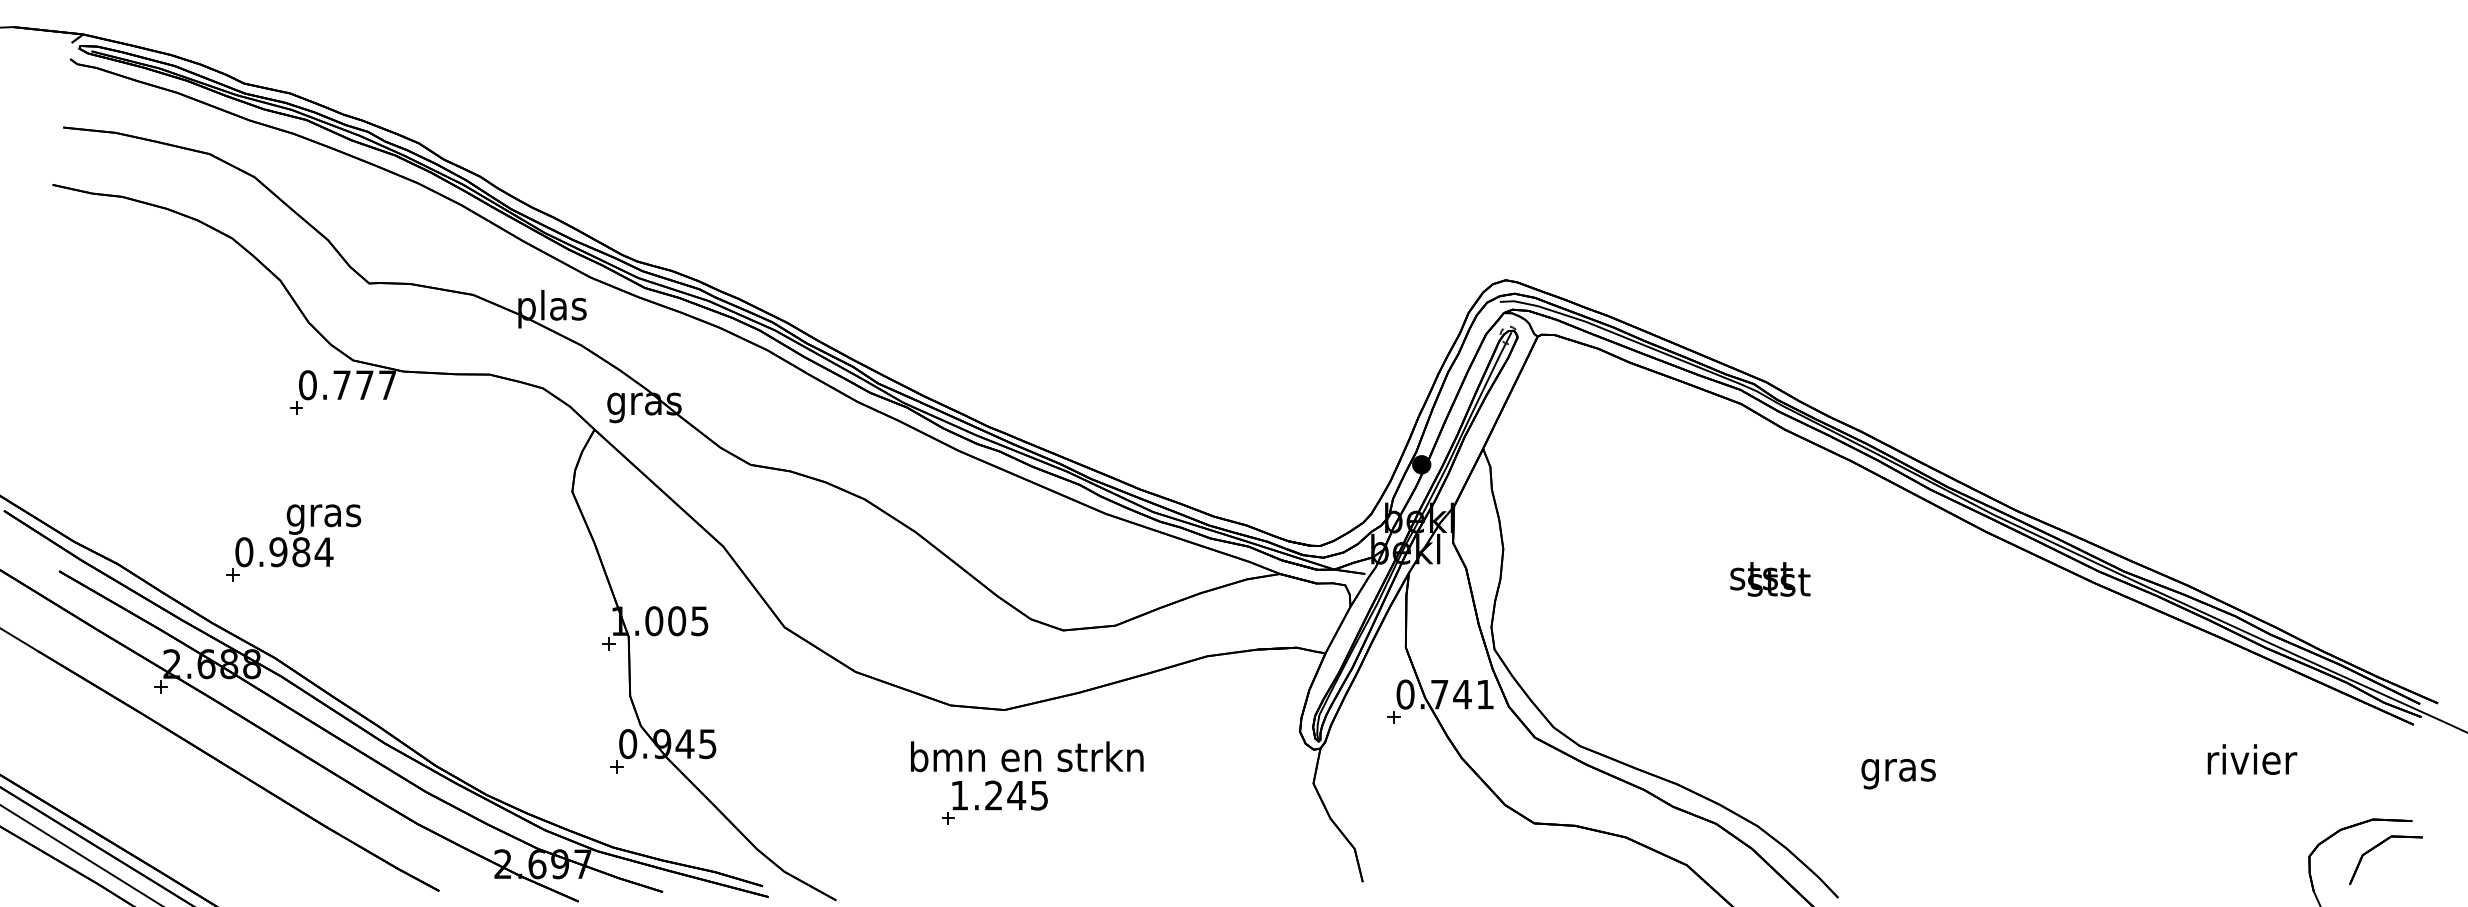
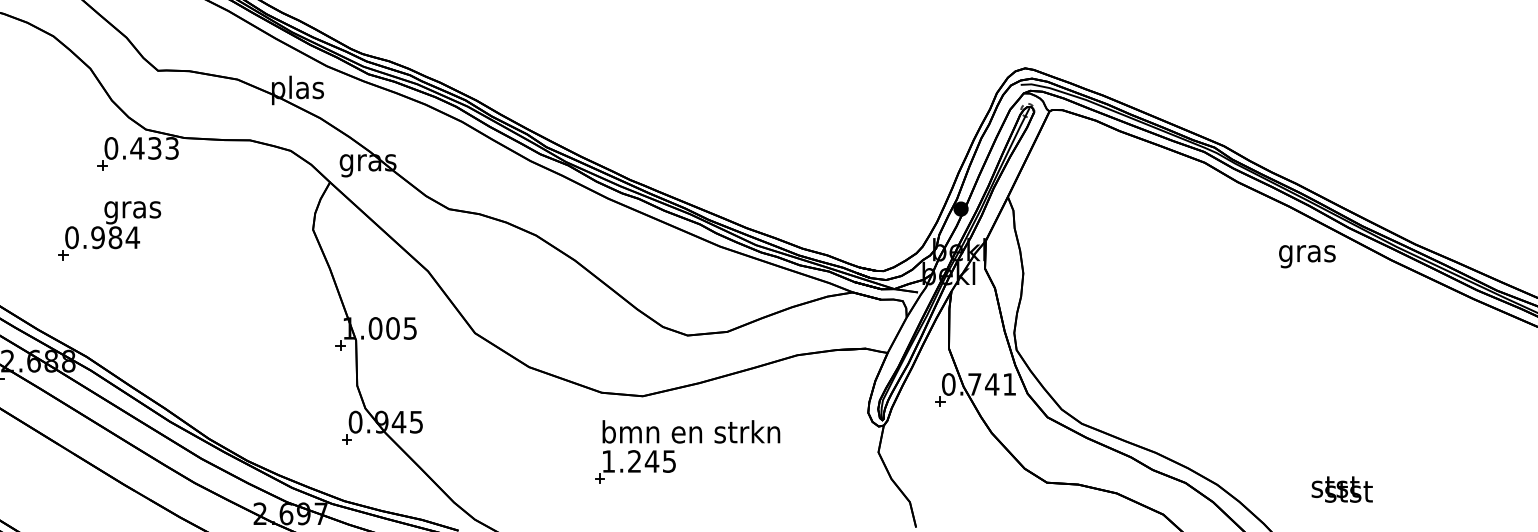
text: (364, 385) -> (154, 148), 0.777 -> 0.433
part: (293, 542) -> (109, 230), moved
text: (1770, 579) -> (1342, 489), moved
text: (1027, 756) -> (691, 431), moved
text: (1898, 774) -> (1307, 256), moved

